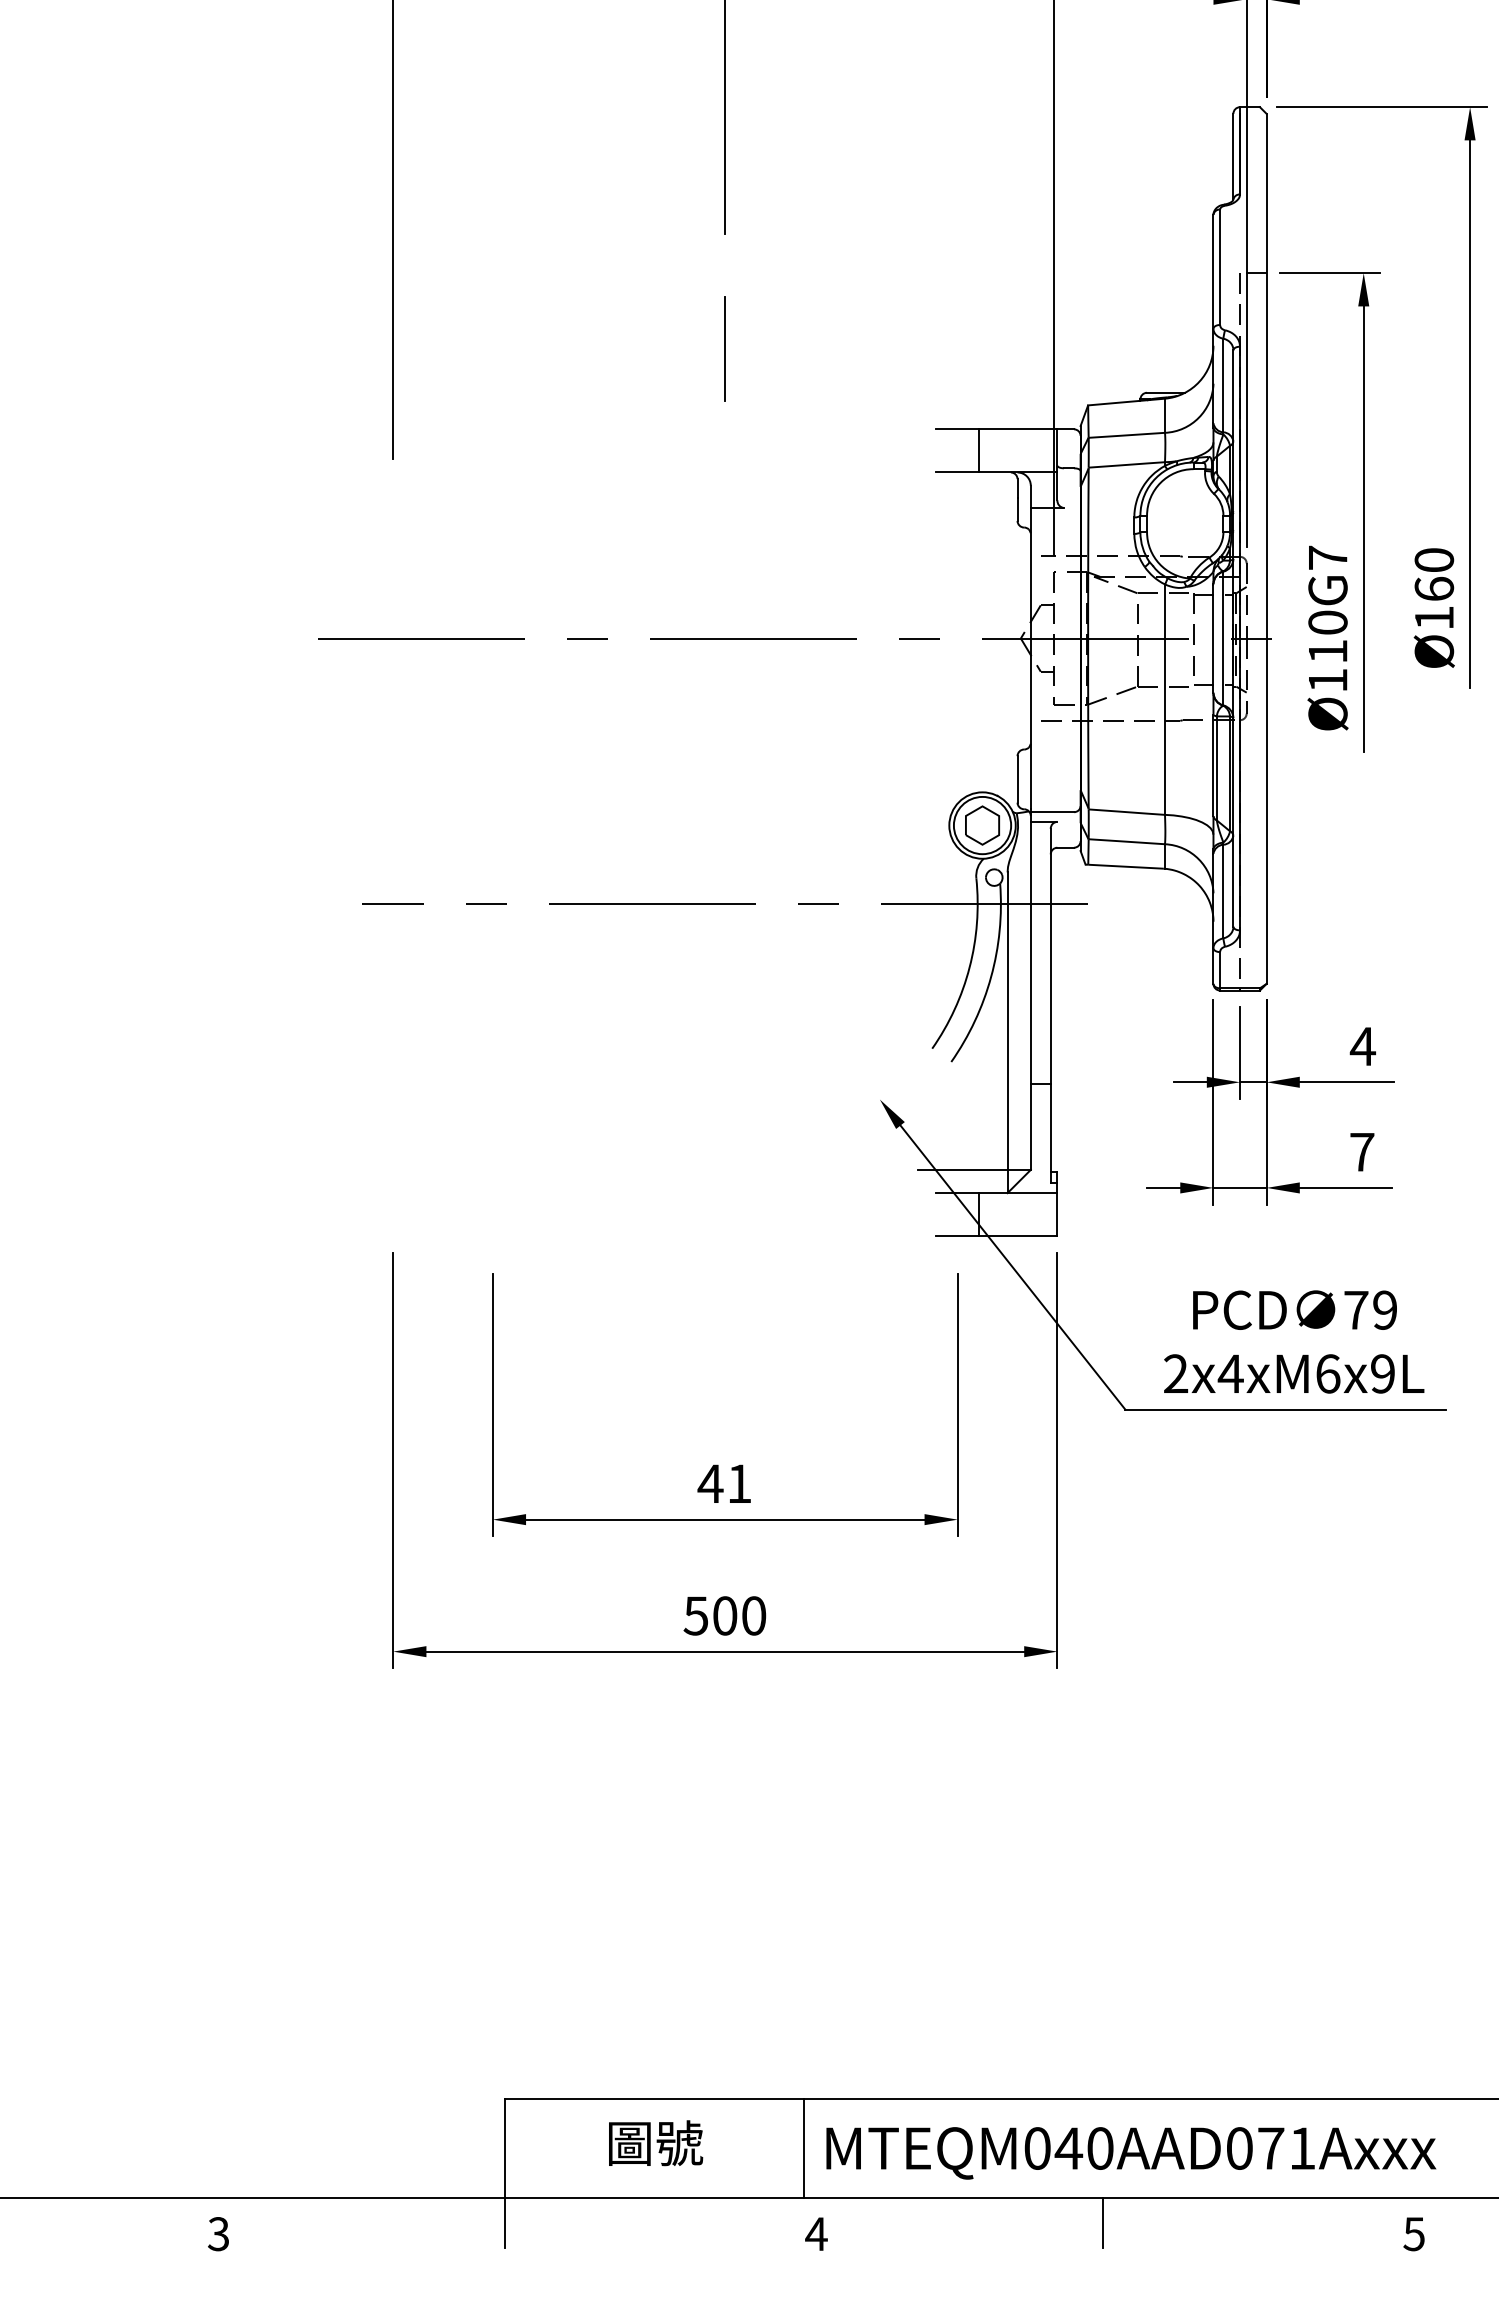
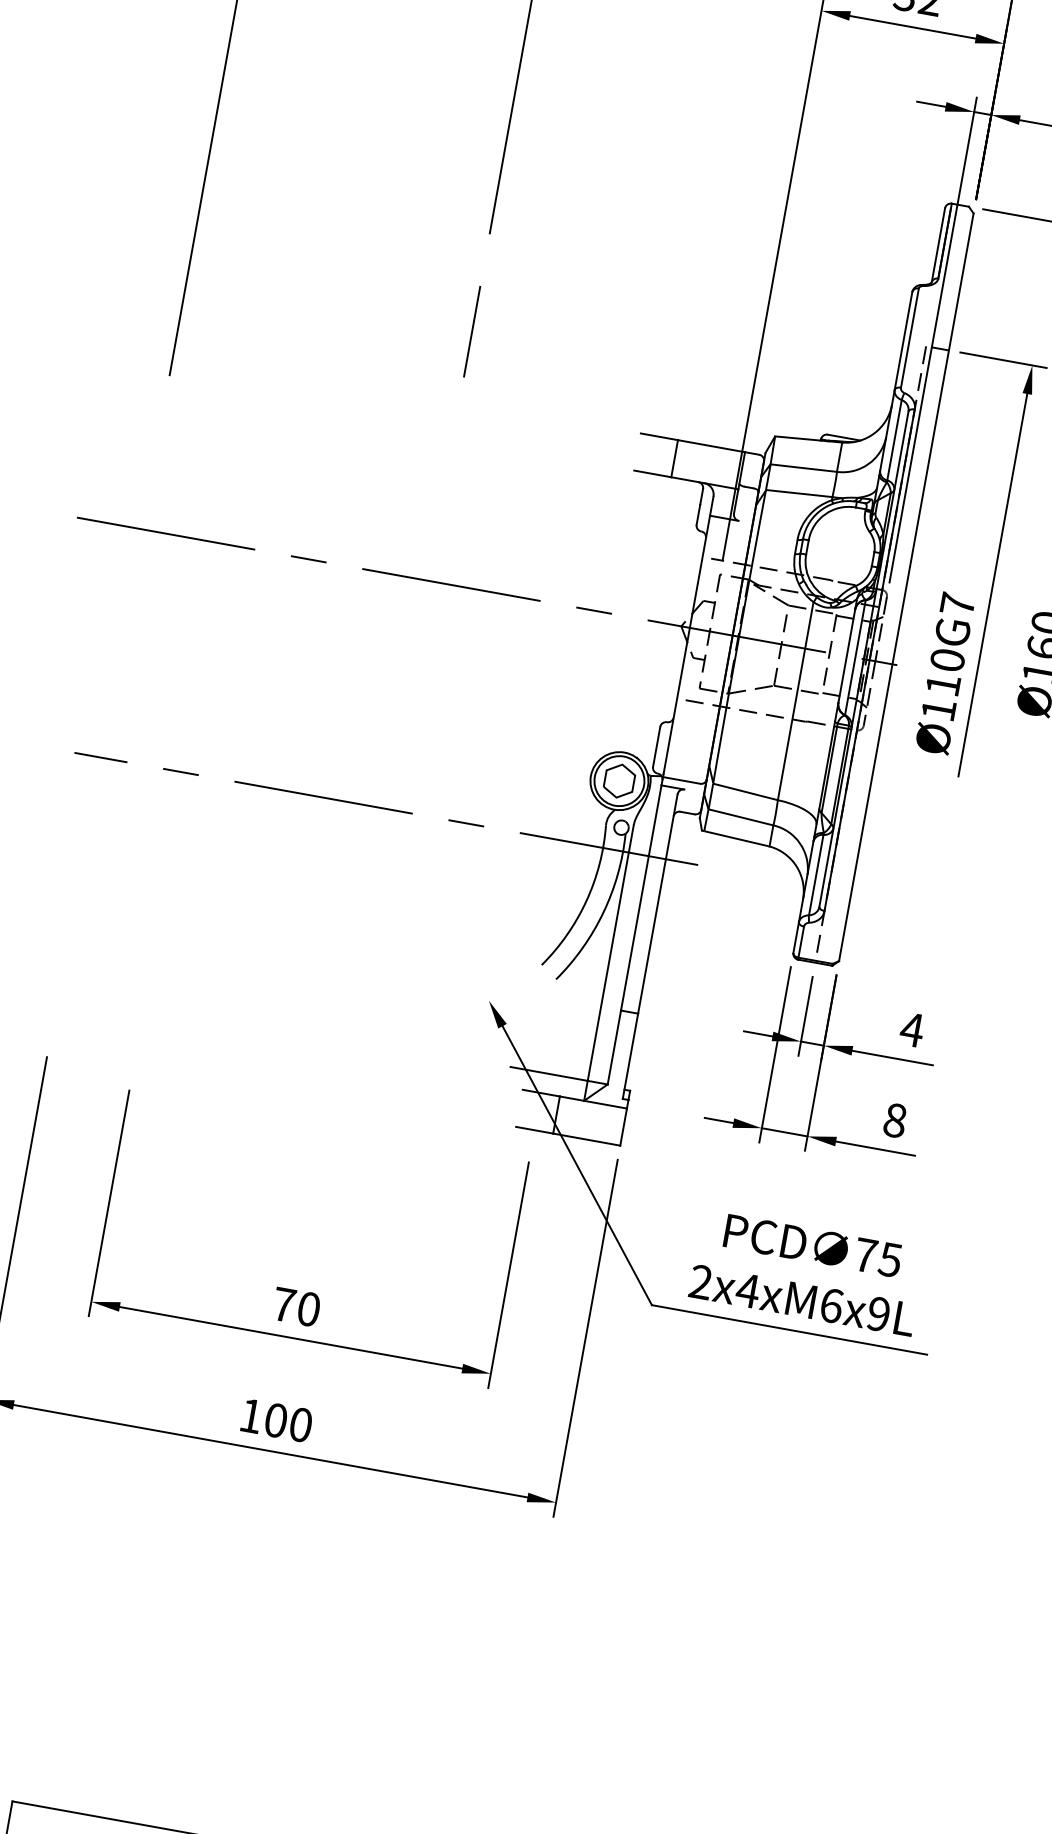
text: (1362, 1151) -> (895, 1119), 7 -> 8
text: (1384, 1309) -> (890, 1259), 79 -> 75
text: (724, 1483) -> (296, 1306), 41 -> 70
text: (695, 1615) -> (250, 1415), 500 -> 100

